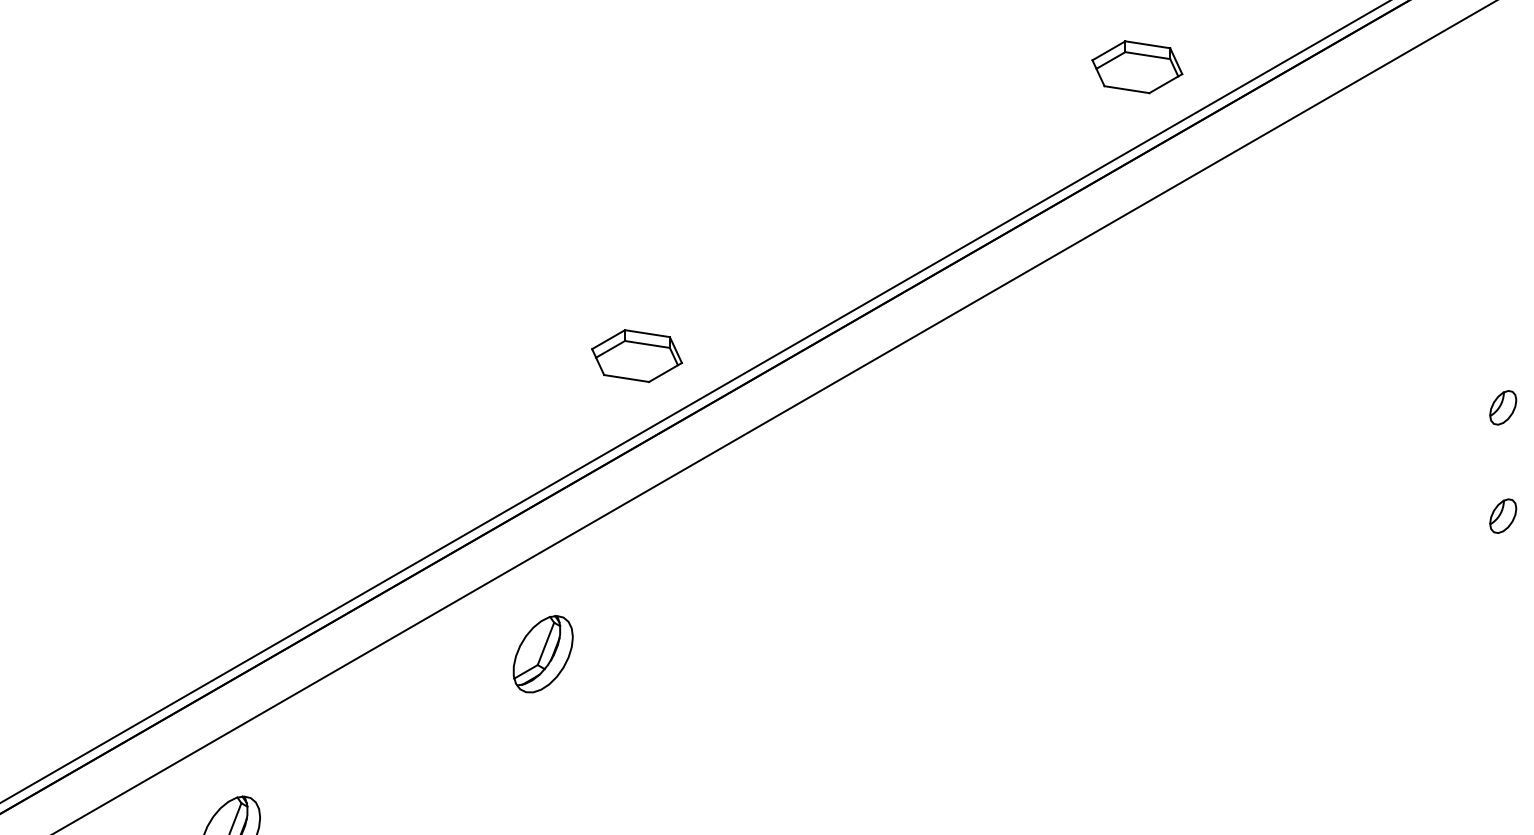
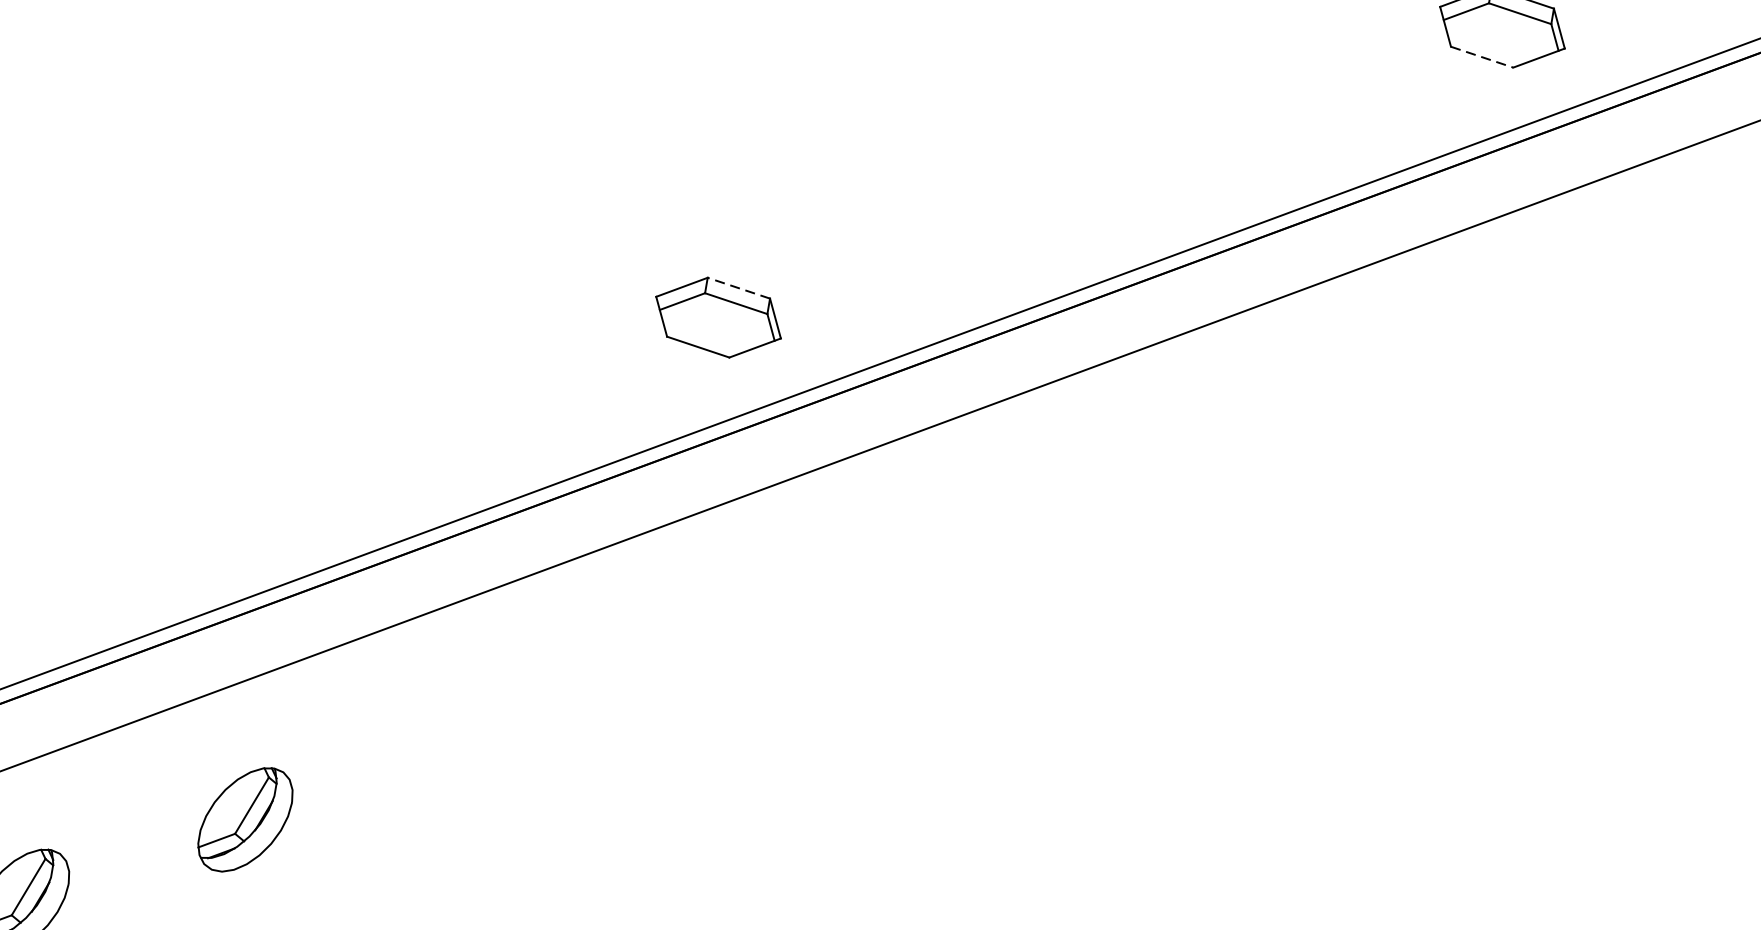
line: (1126, 89) -> (1481, 56), solid -> dashed
line: (647, 333) -> (739, 288), solid -> dashed
part: (542, 654) -> (244, 819), moved

